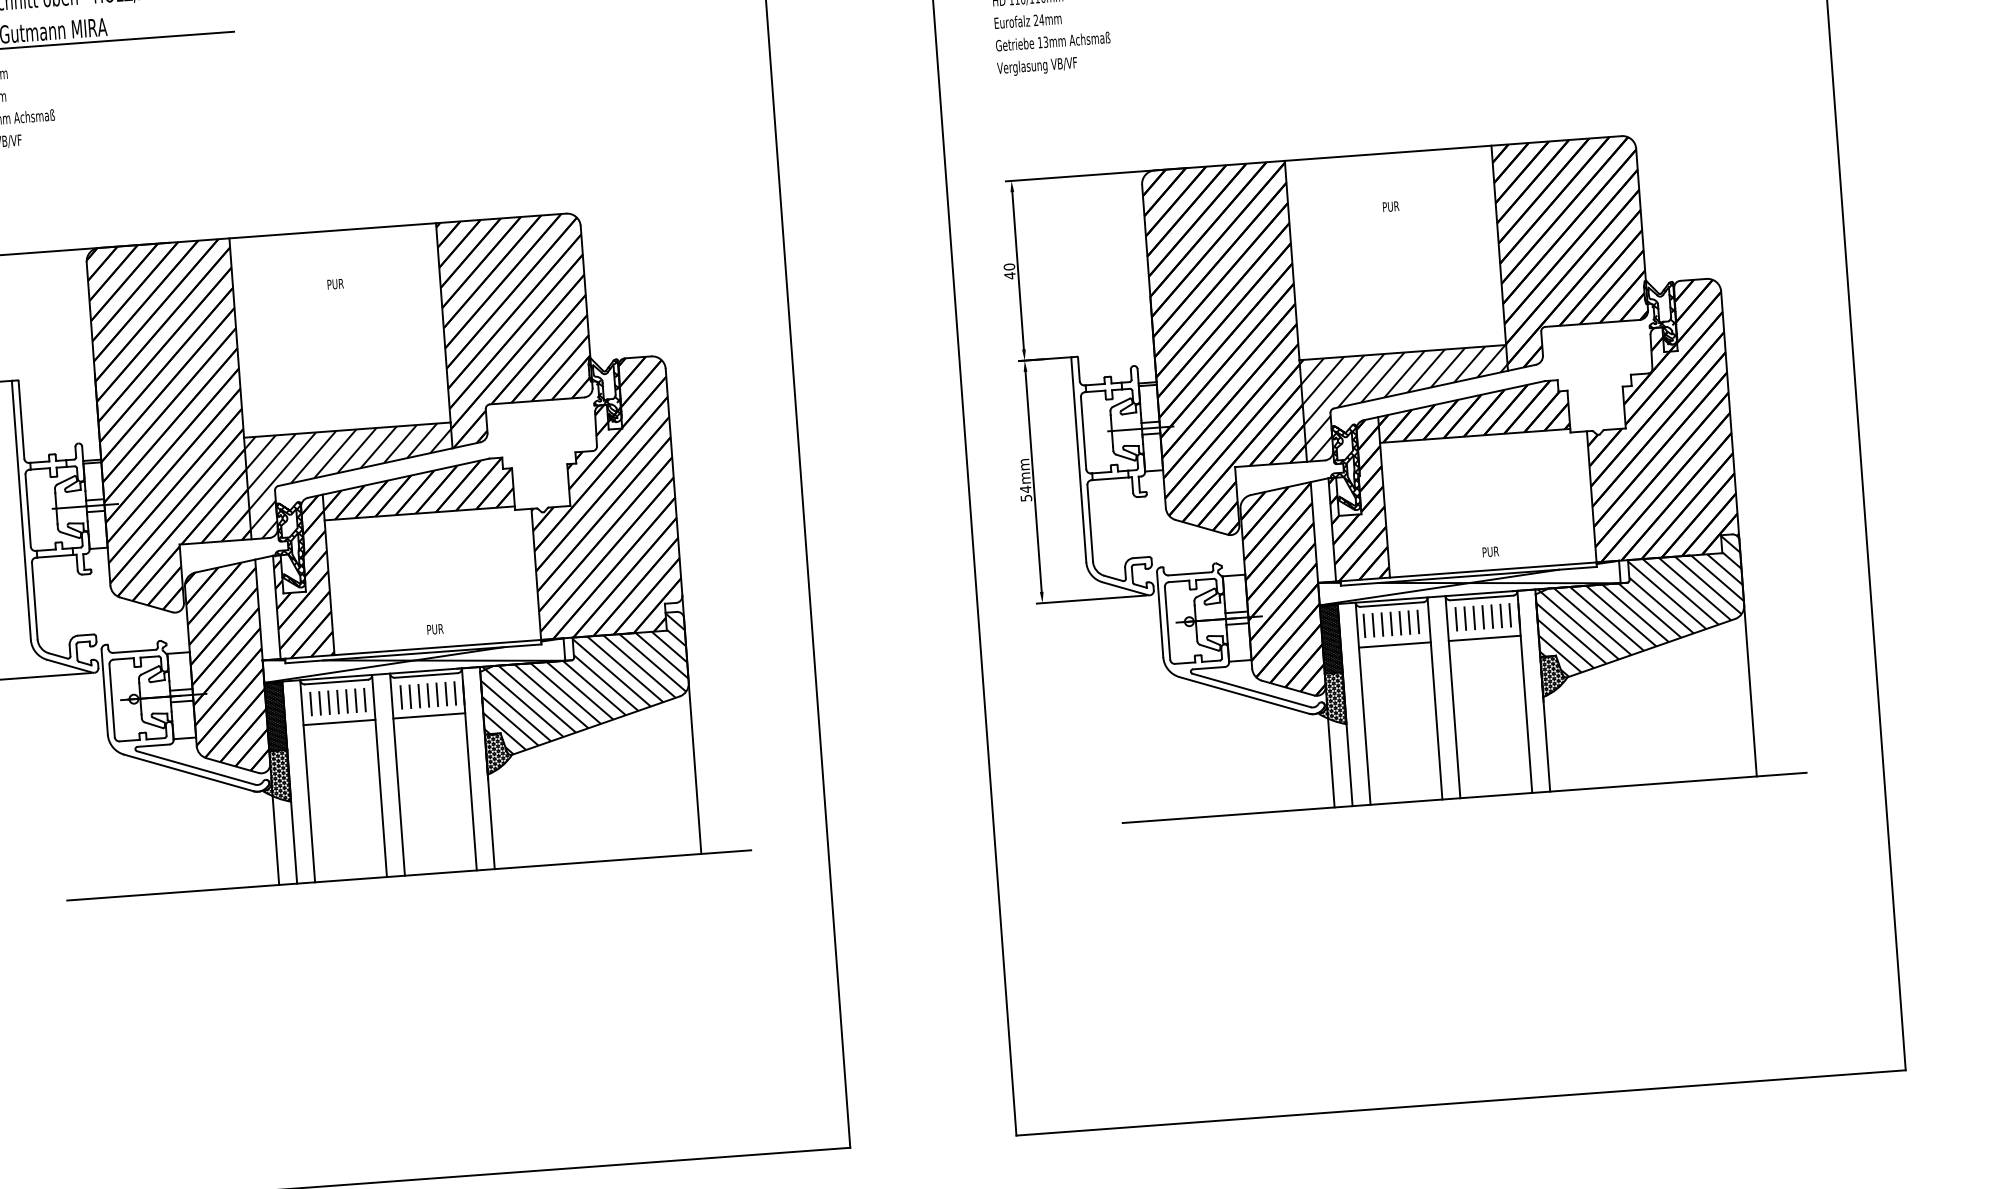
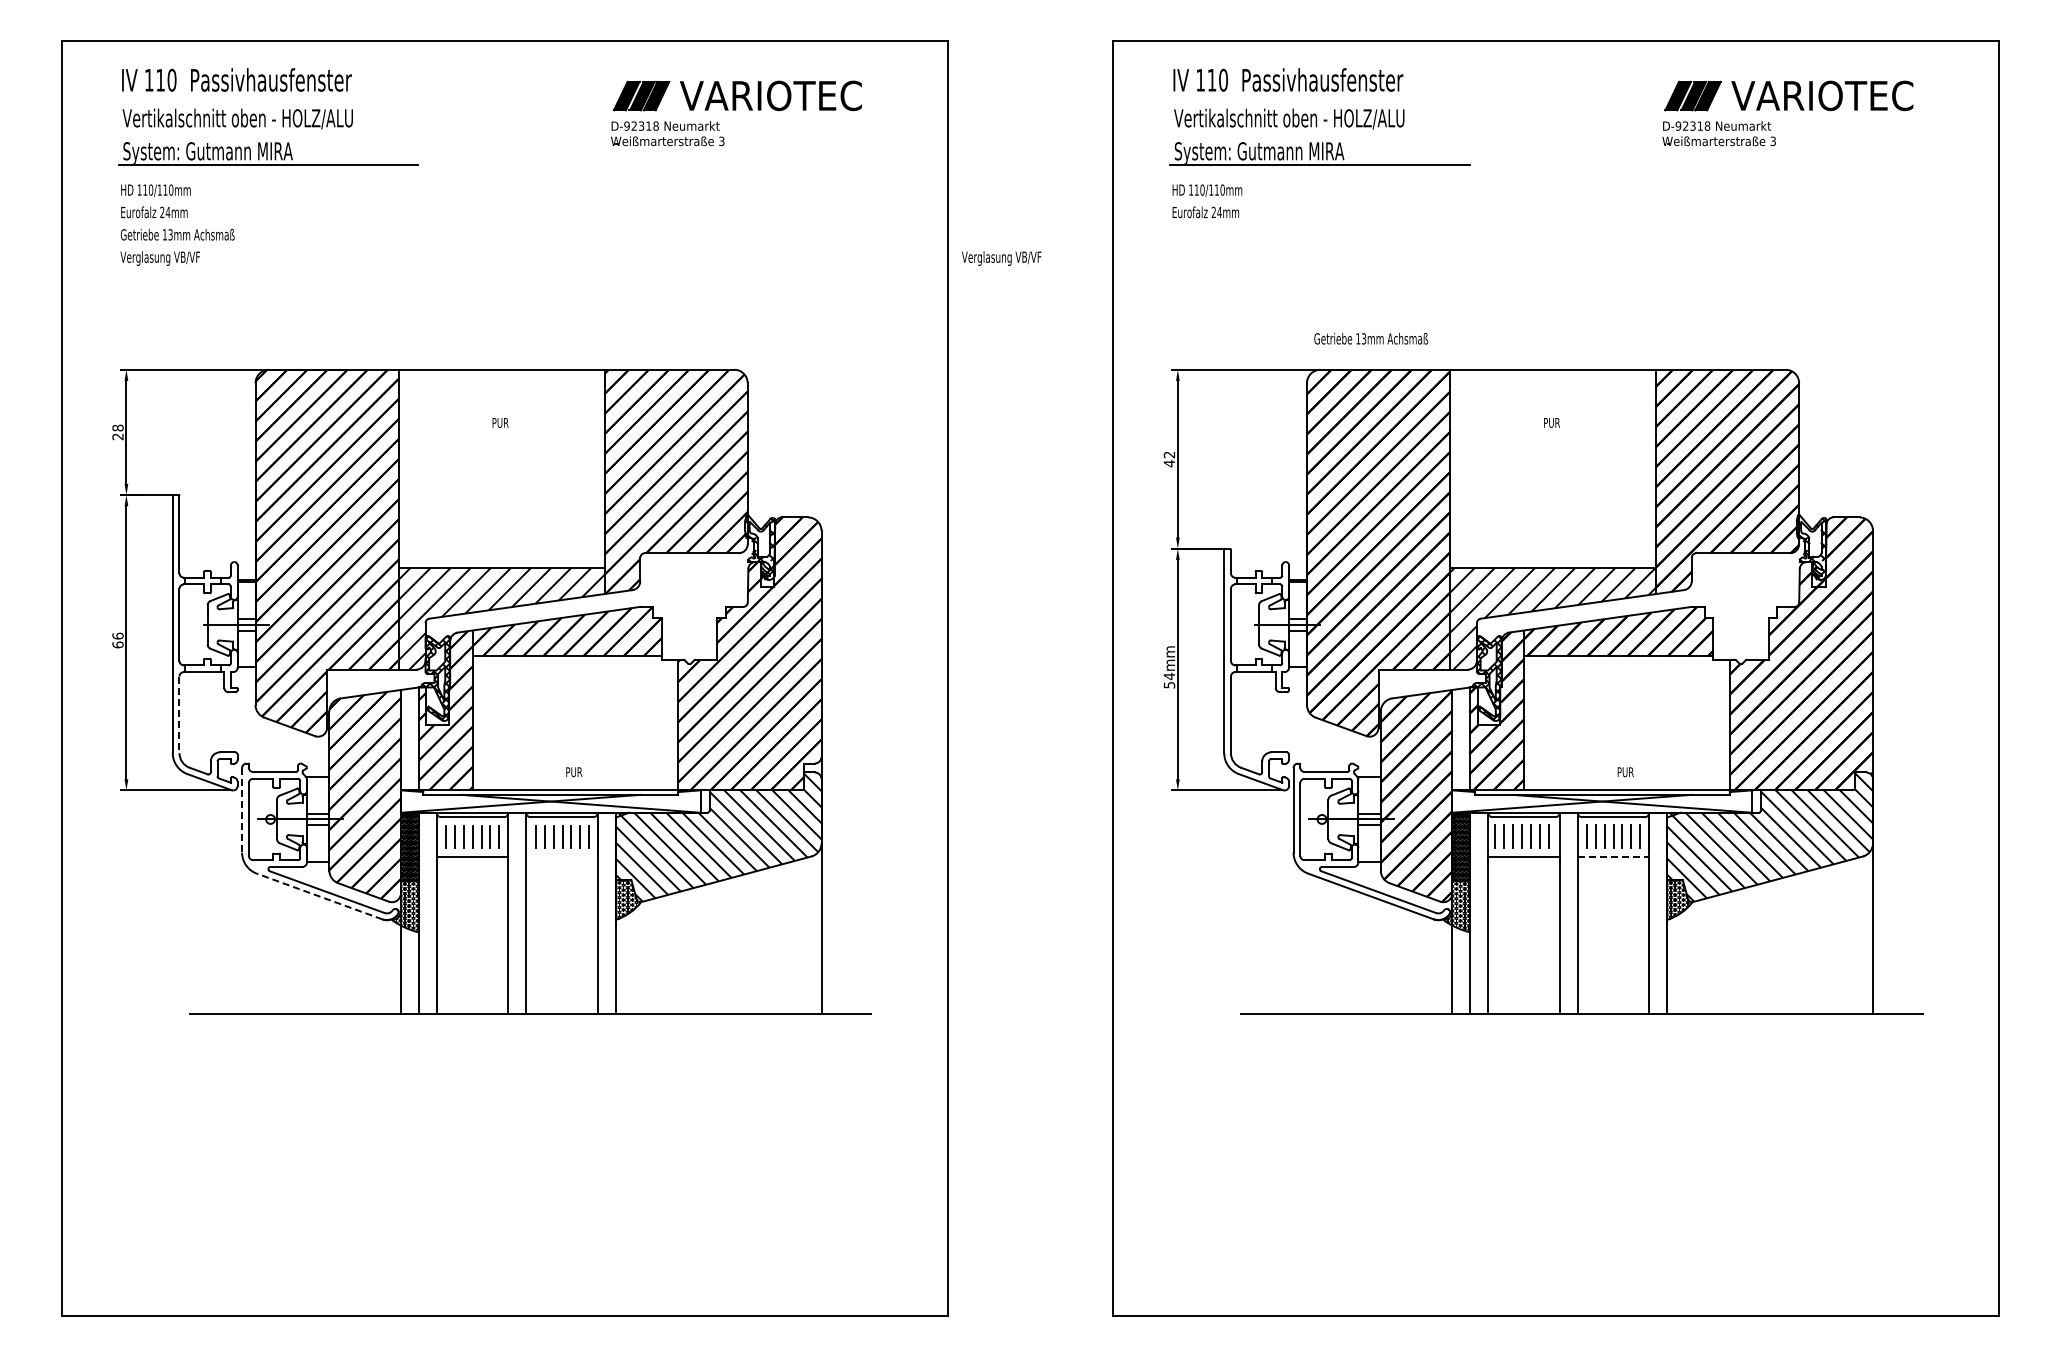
text: (1053, 41) -> (1371, 338), moved
text: (1037, 66) -> (1001, 258), moved
text: (1009, 266) -> (1169, 454), 40 -> 42
line: (34, 601) -> (179, 715), solid -> dashed
line: (1484, 638) -> (1613, 857), solid -> dashed
line: (105, 692) -> (242, 810), solid -> dashed
line: (428, 715) -> (561, 857), removed
line: (188, 772) -> (319, 896), solid -> dashed

